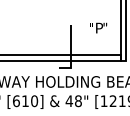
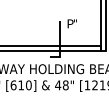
text: (100, 27) -> (71, 23), moved

